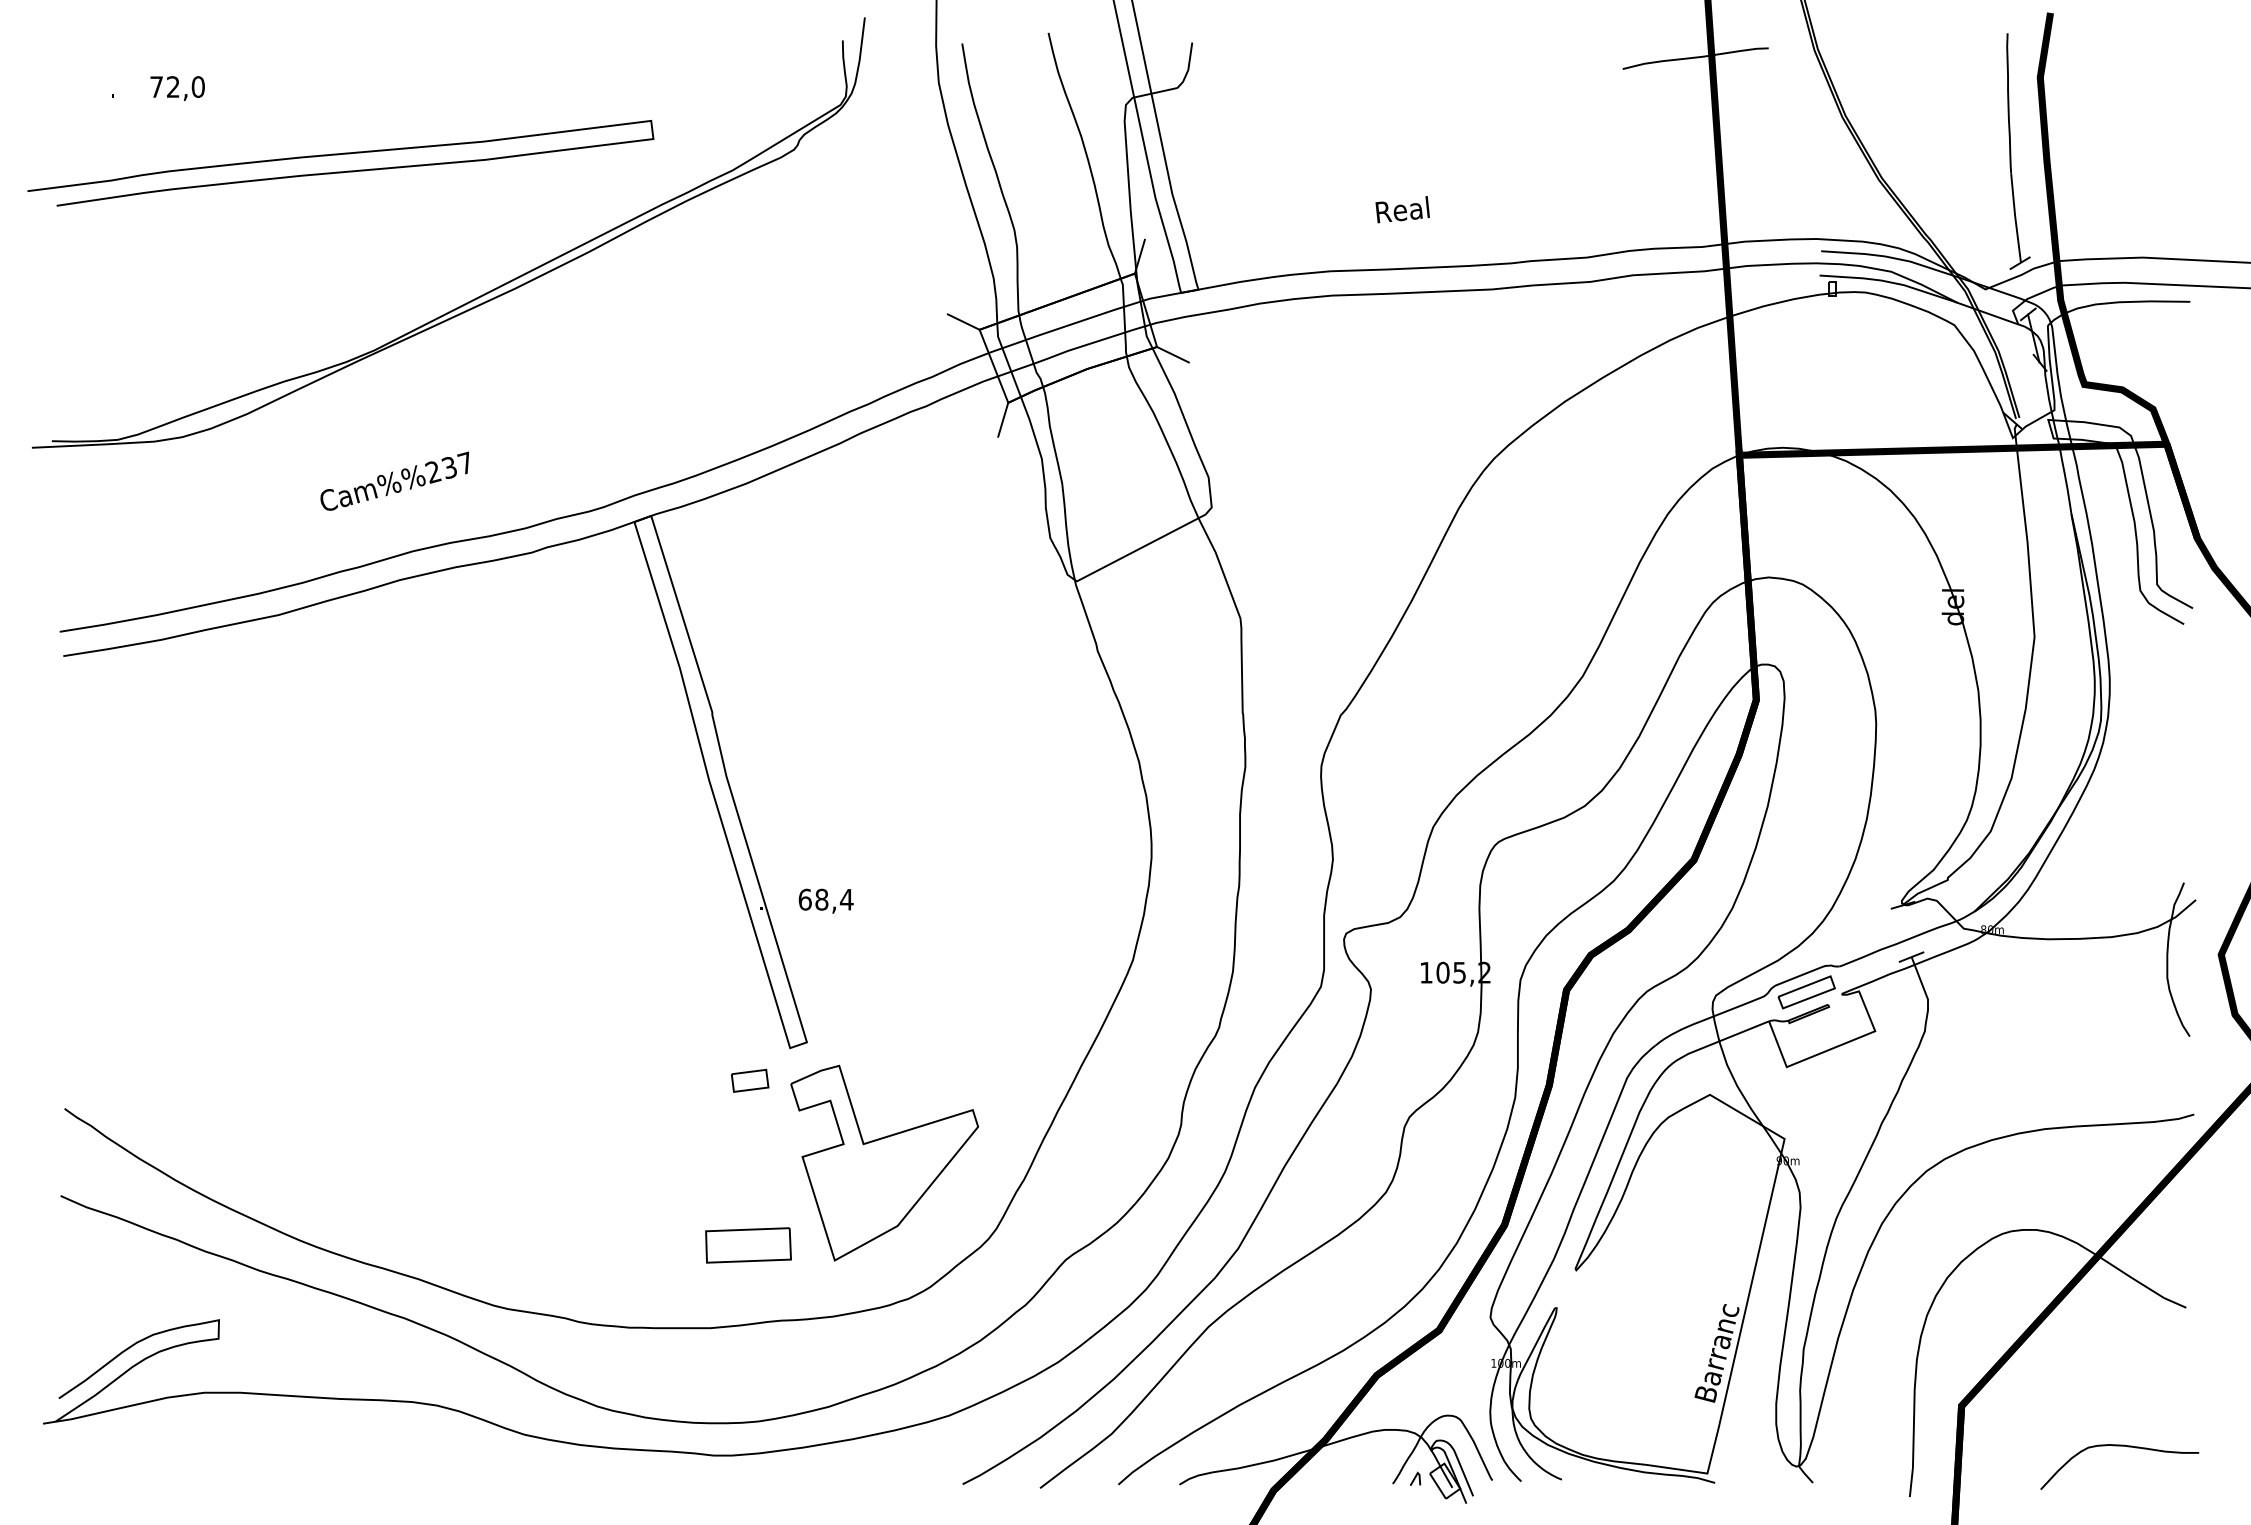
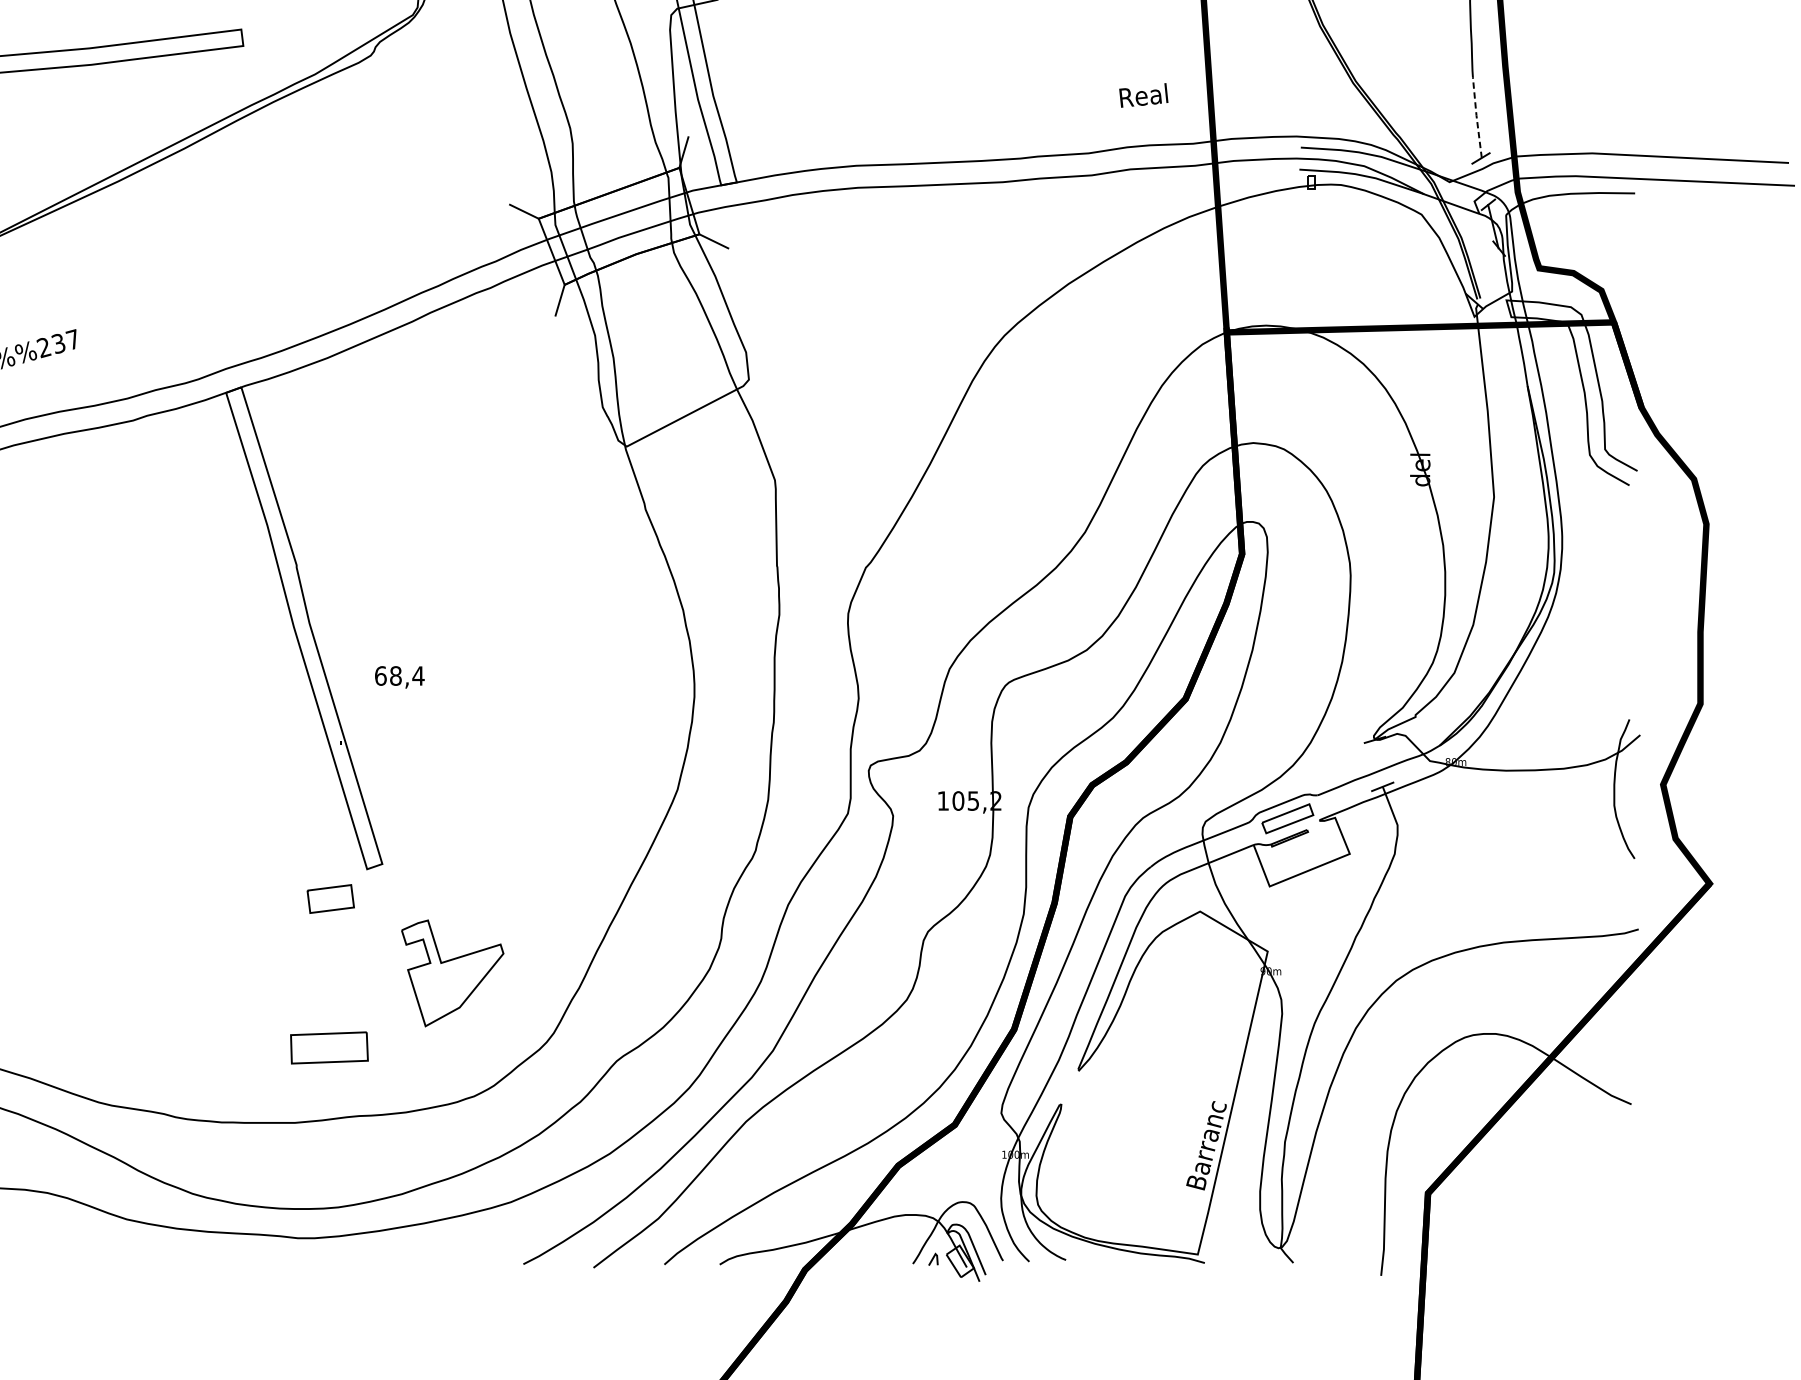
text: (1402, 209) -> (1143, 95), moved
line: (2015, 217) -> (1476, 117), solid -> dashed
text: (825, 900) -> (399, 676), moved
part: (750, 1080) -> (331, 898), size x1.4
part: (884, 1162) -> (452, 972), size x0.6
curve: (2119, 1446) -> (1571, 1230), removed

